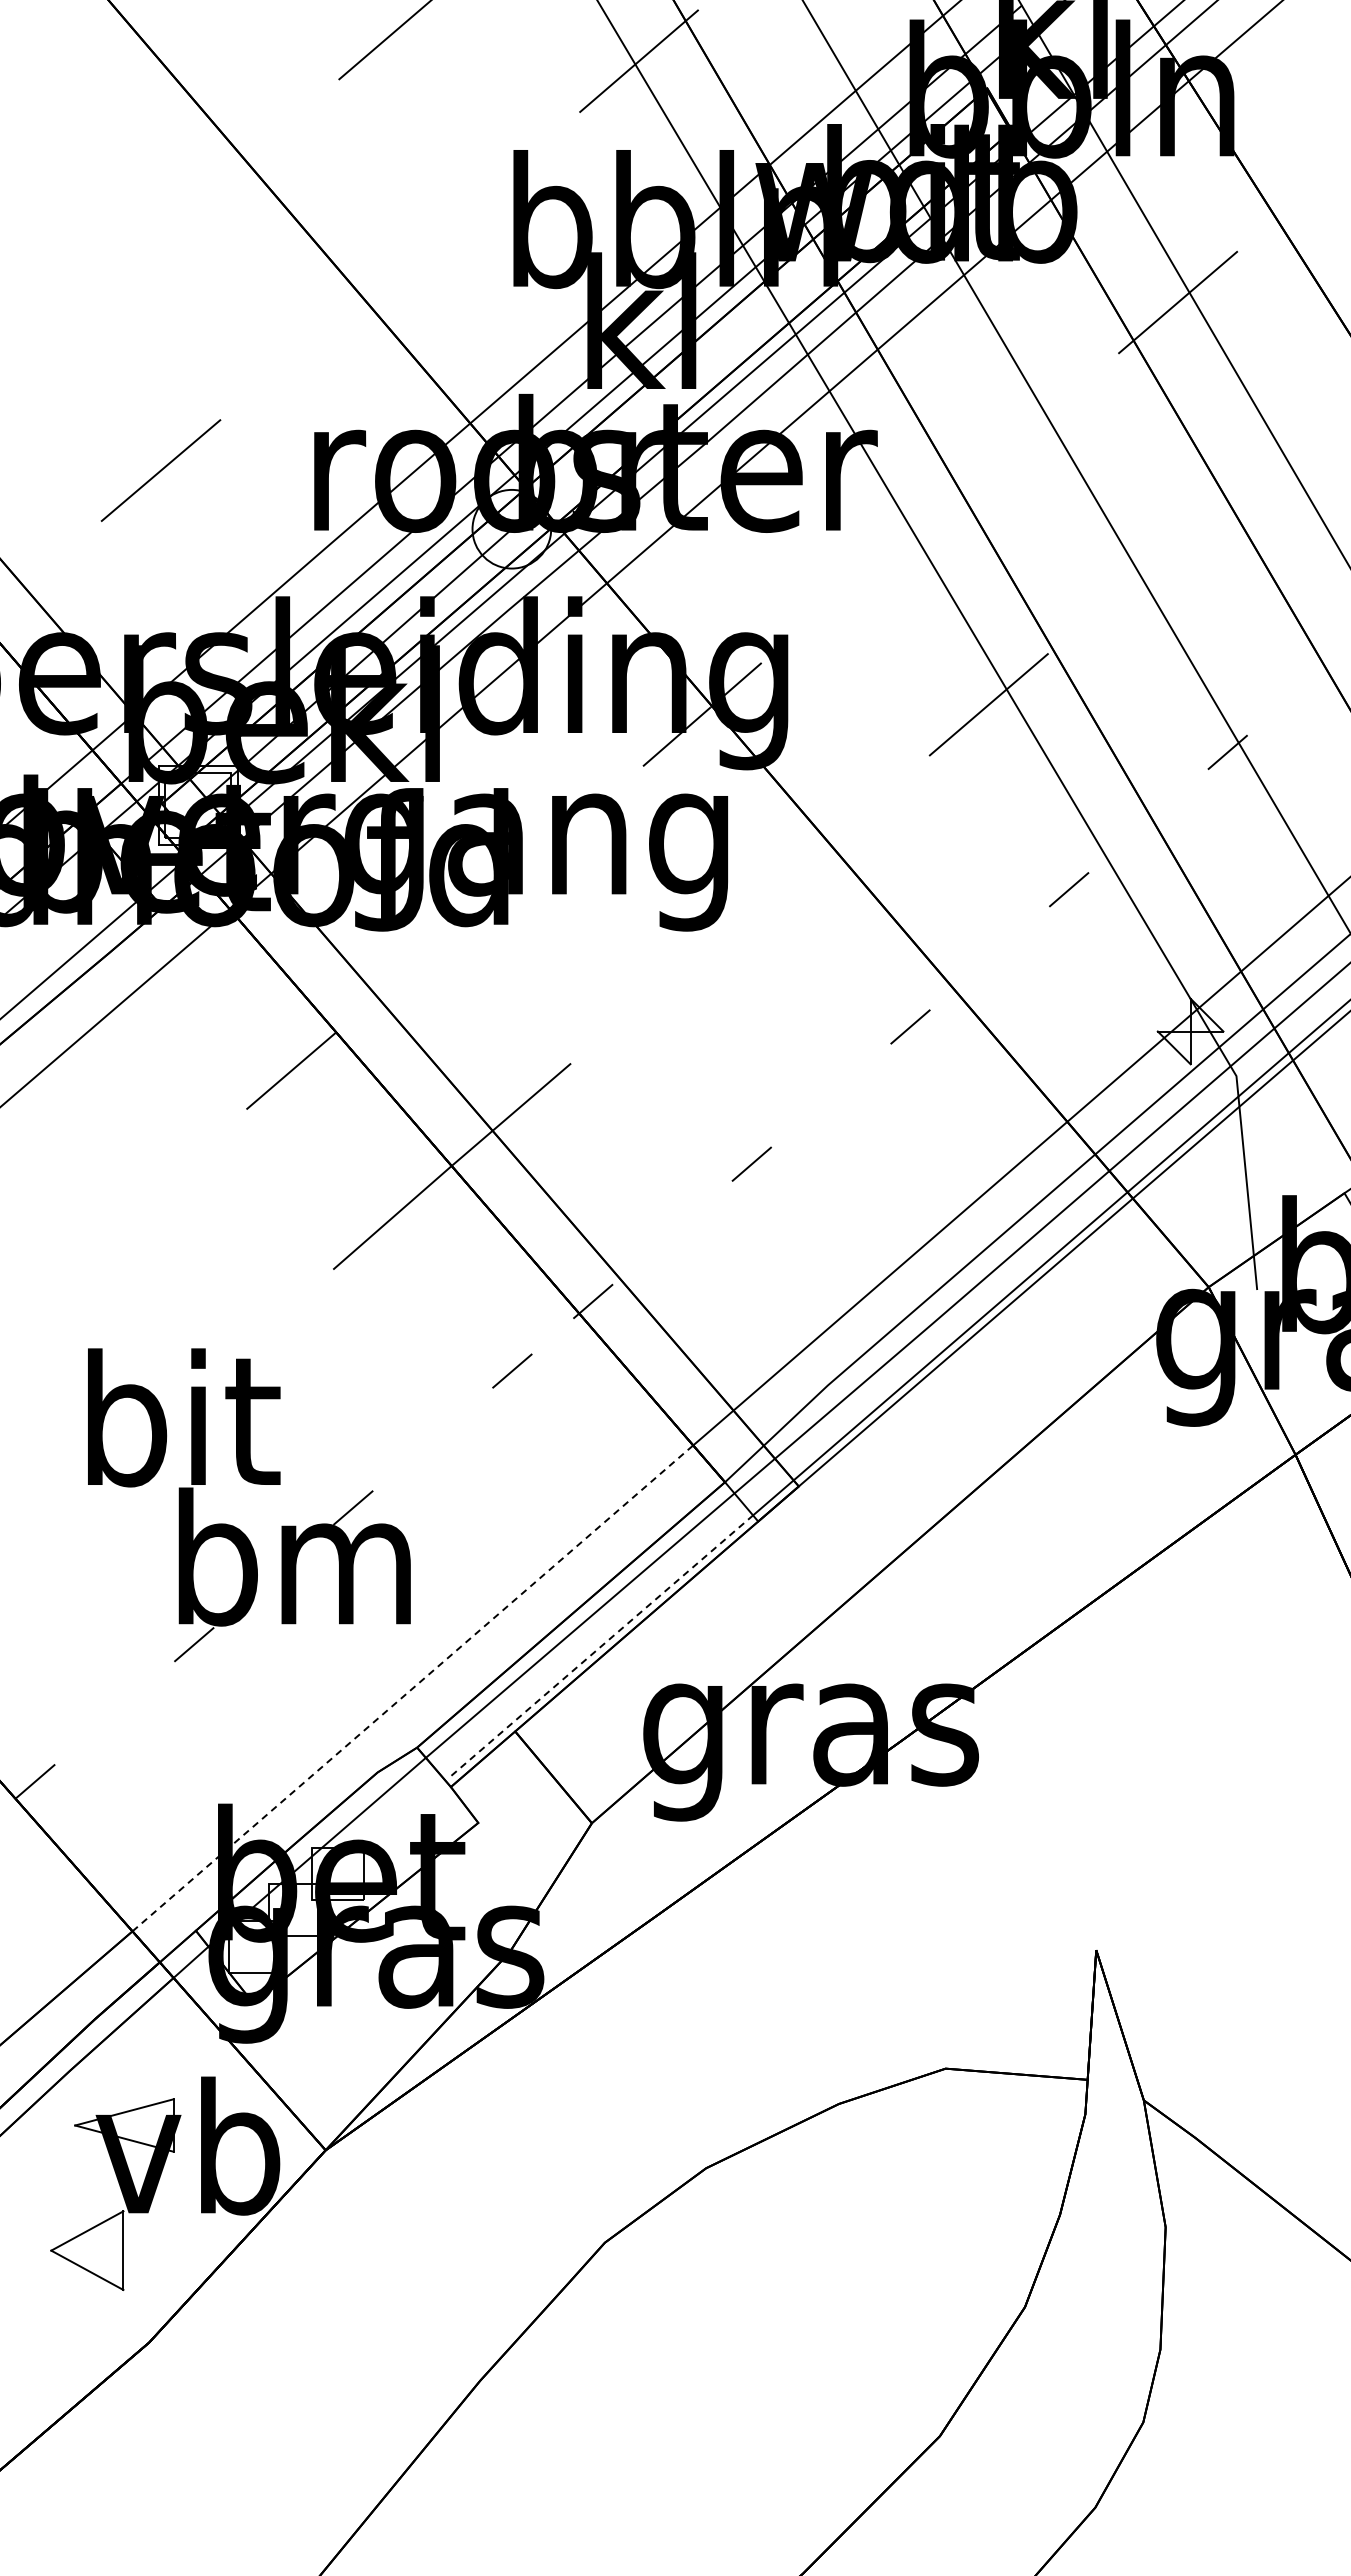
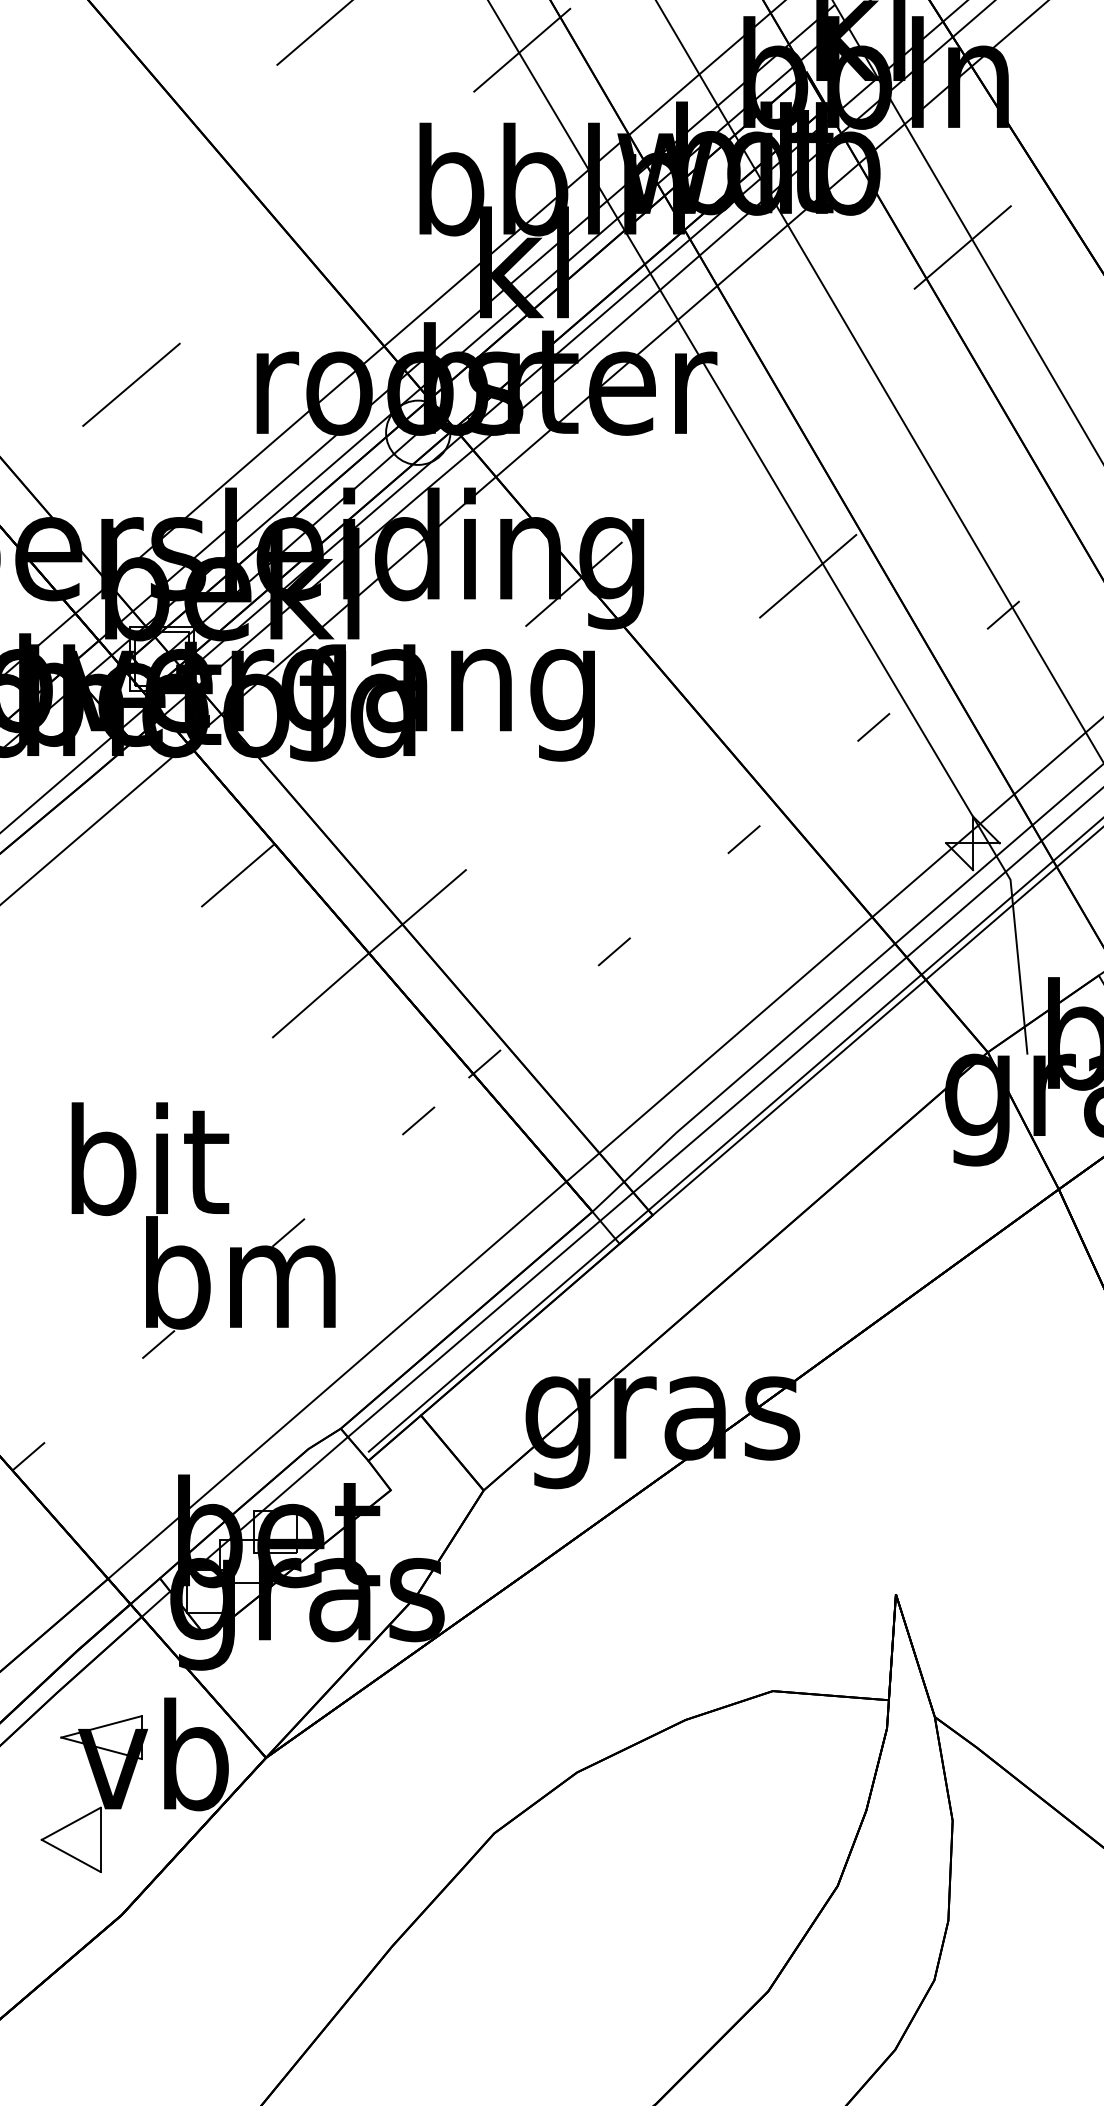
line: (602, 1645) -> (492, 1345), dashed -> solid
line: (412, 1688) -> (337, 1380), dashed -> solid

